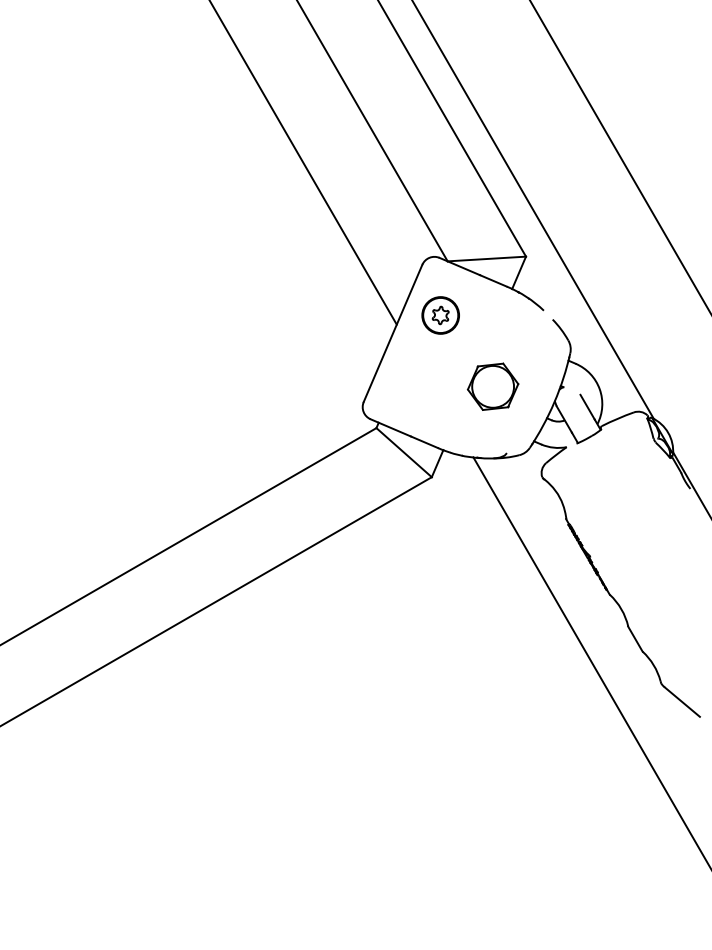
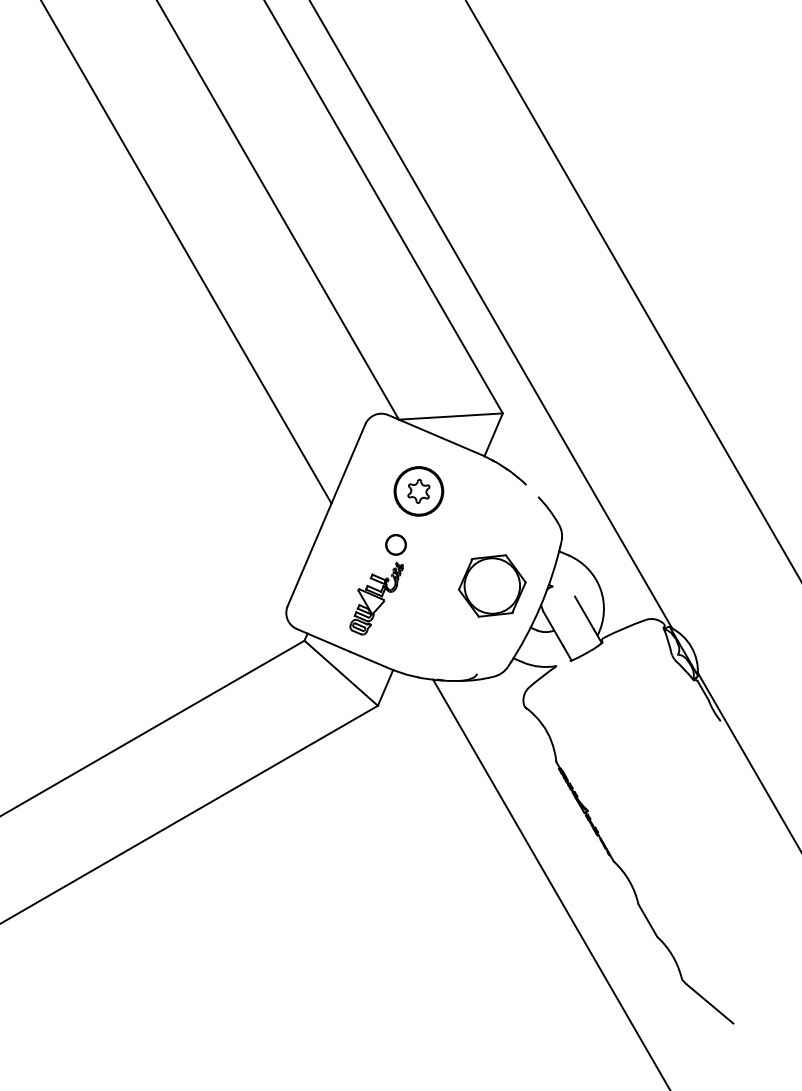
part: (440, 315) -> (418, 491), moved
part: (431, 385) -> (377, 584), added
part: (492, 386) -> (491, 585), moved

